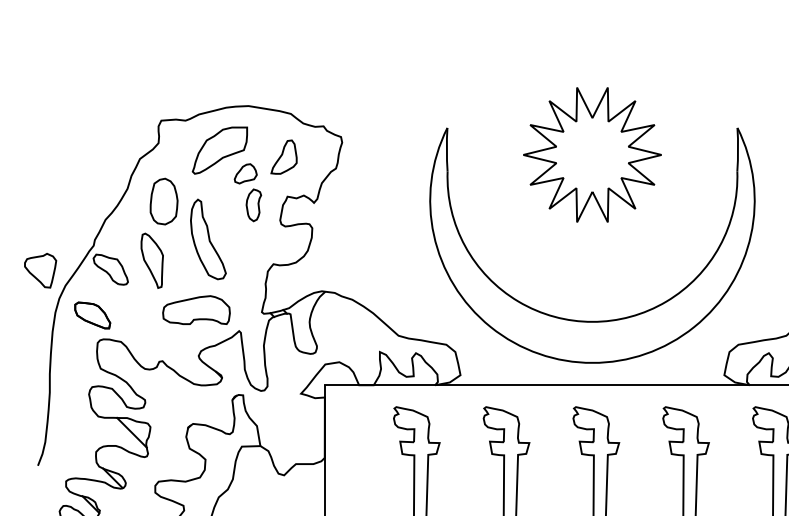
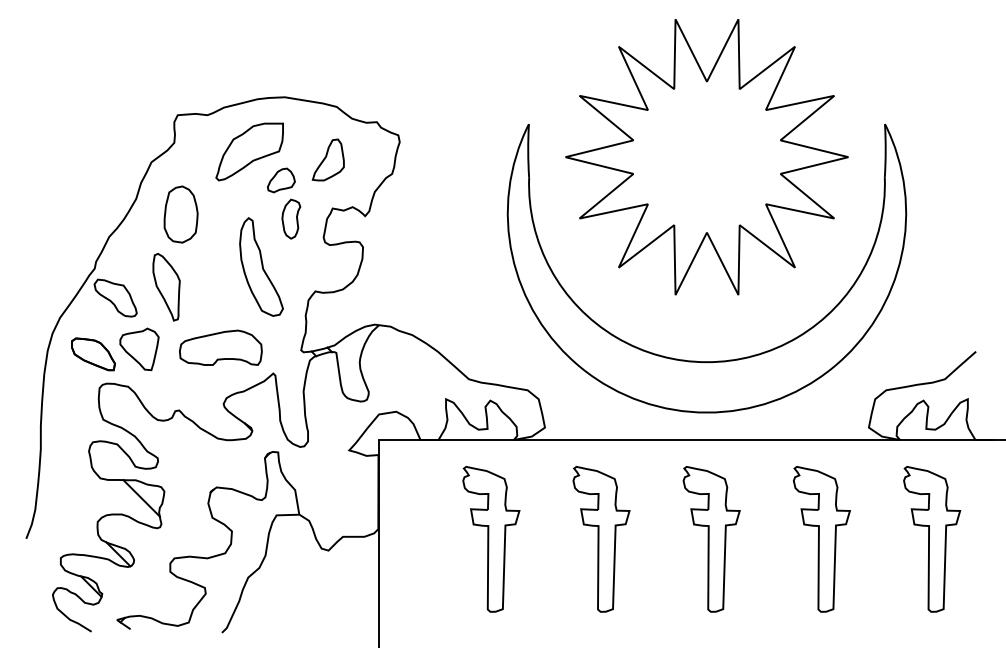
part: (592, 155) -> (706, 157), size x1.67
part: (208, 239) -> (261, 266), moved
part: (40, 270) -> (139, 349), moved

